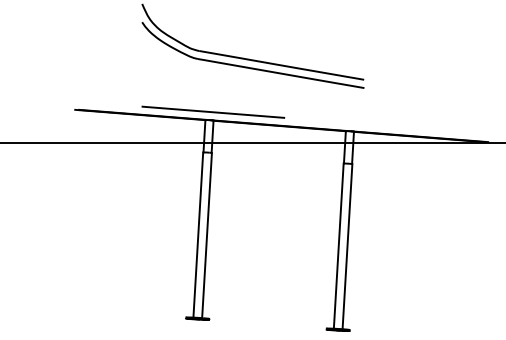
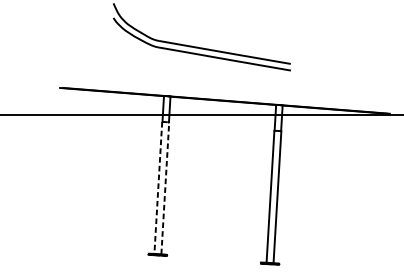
line: (213, 111) -> (170, 89), removed
line: (198, 235) -> (158, 188), solid -> dashed
line: (207, 235) -> (165, 188), solid -> dashed

